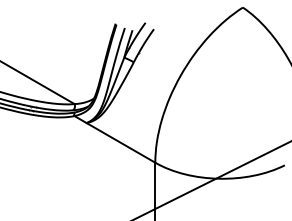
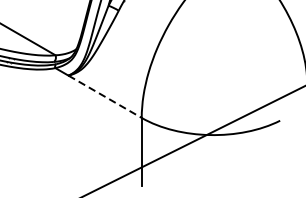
line: (121, 142) -> (105, 96), solid -> dashed

